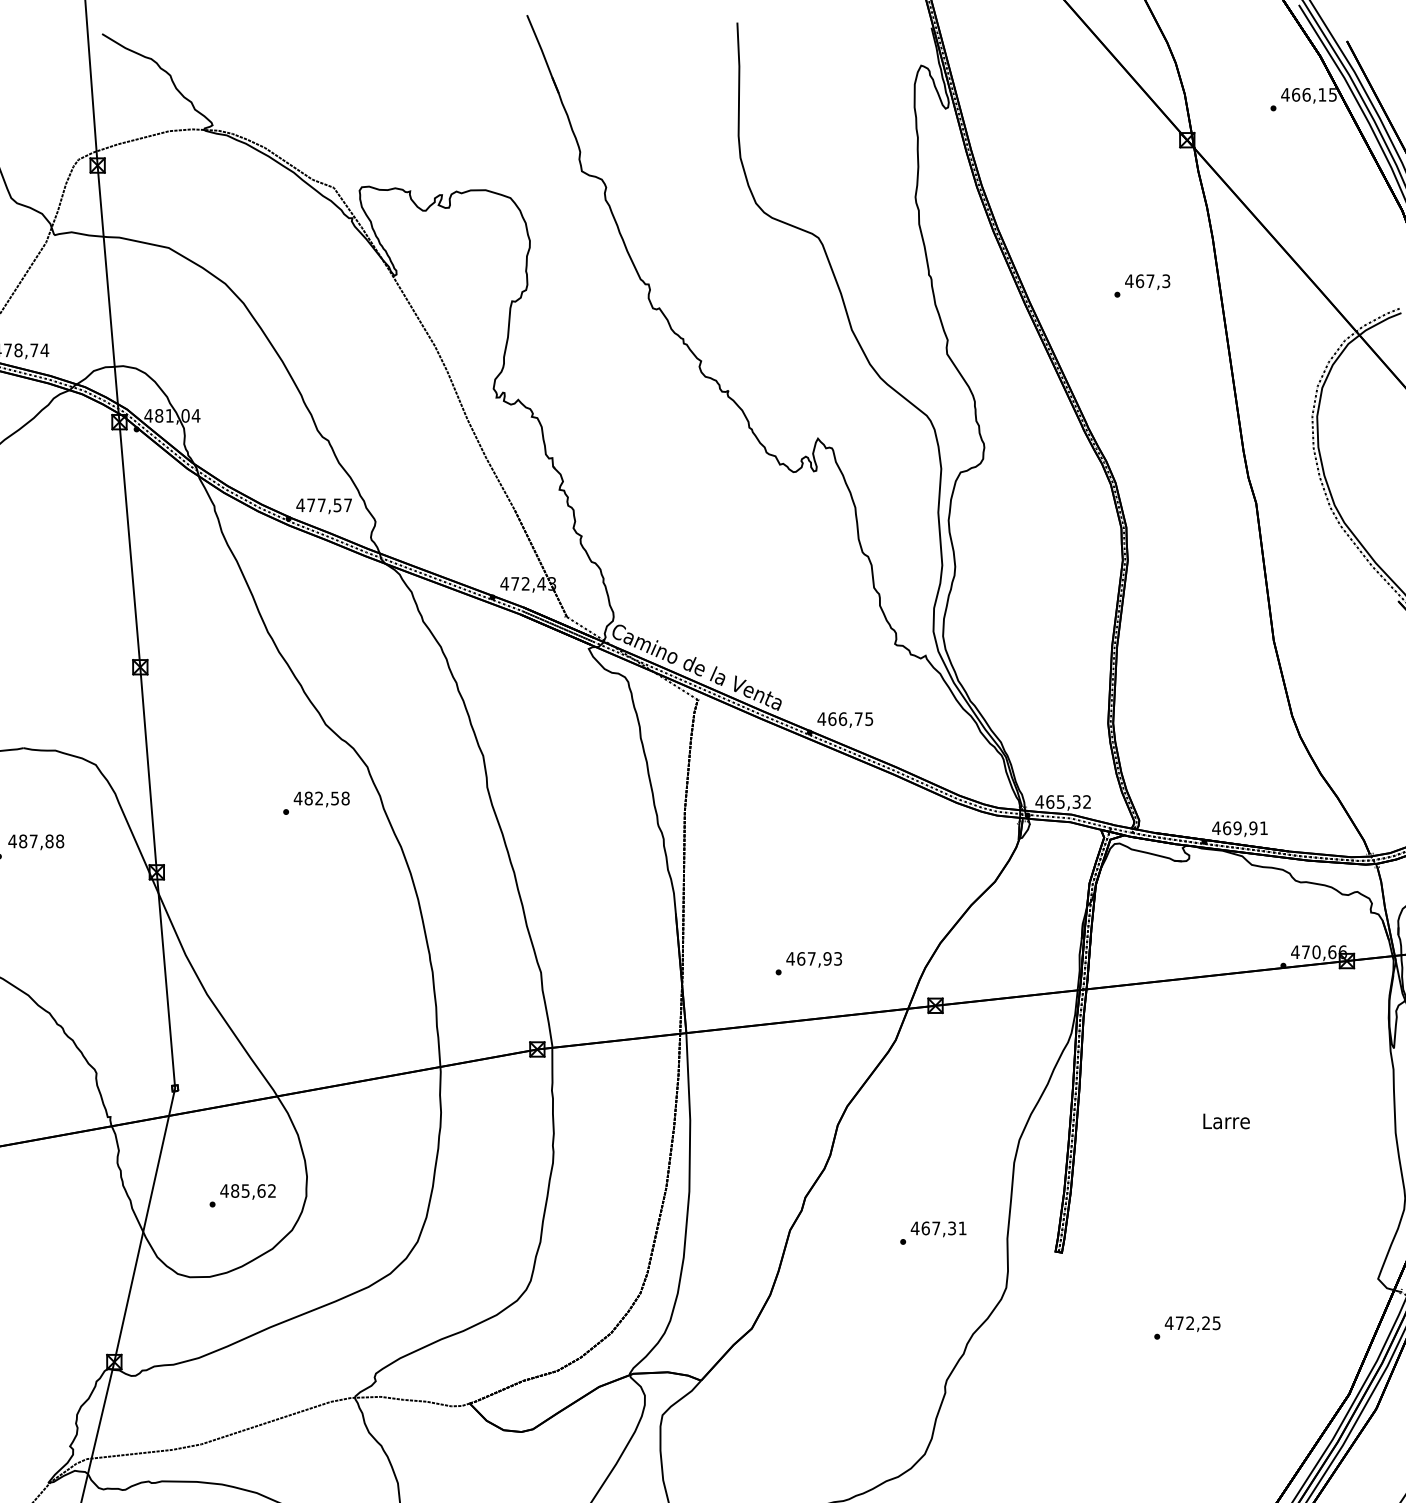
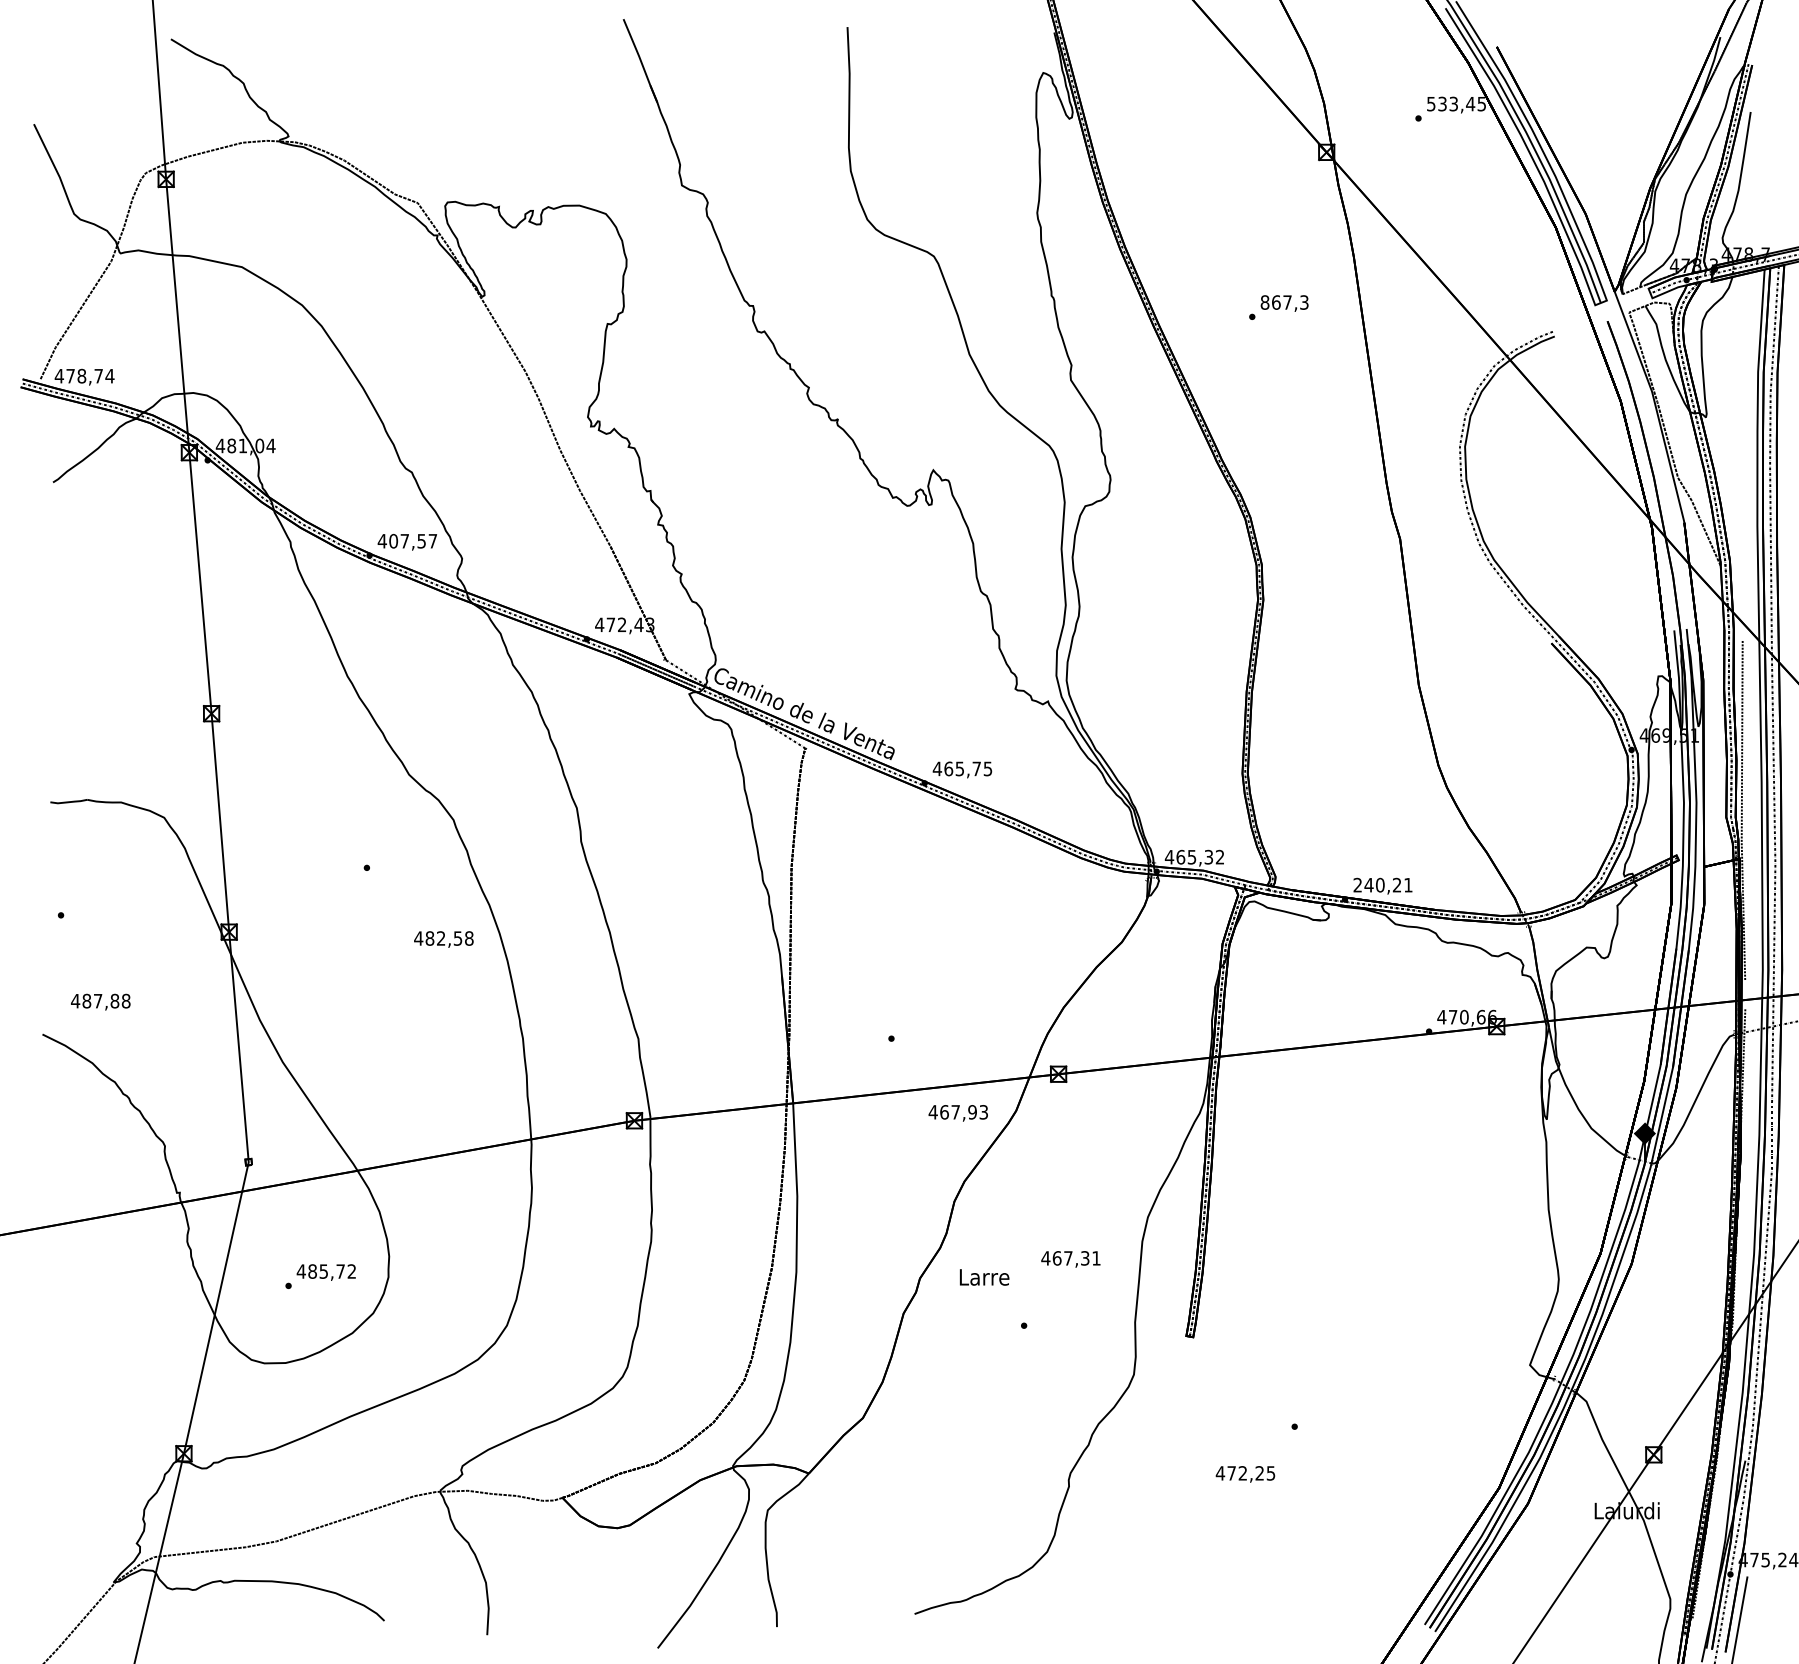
text: (1303, 94) -> (1450, 103), 466,15 -> 533,45
text: (1128, 281) -> (1264, 302), 467,3 -> 867,3
text: (311, 504) -> (393, 540), 477,57 -> 407,57
text: (842, 718) -> (959, 768), 466,75 -> 465,75
text: (321, 799) -> (443, 939), moved
text: (1234, 827) -> (1377, 884), 469,91 -> 240,21
text: (35, 841) -> (100, 1001), moved
text: (813, 960) -> (957, 1113), moved
text: (1226, 1121) -> (984, 1277), moved
text: (261, 1190) -> (340, 1271), 485,62 -> 485,72
text: (938, 1229) -> (1070, 1259), moved
text: (1192, 1324) -> (1245, 1474), moved

